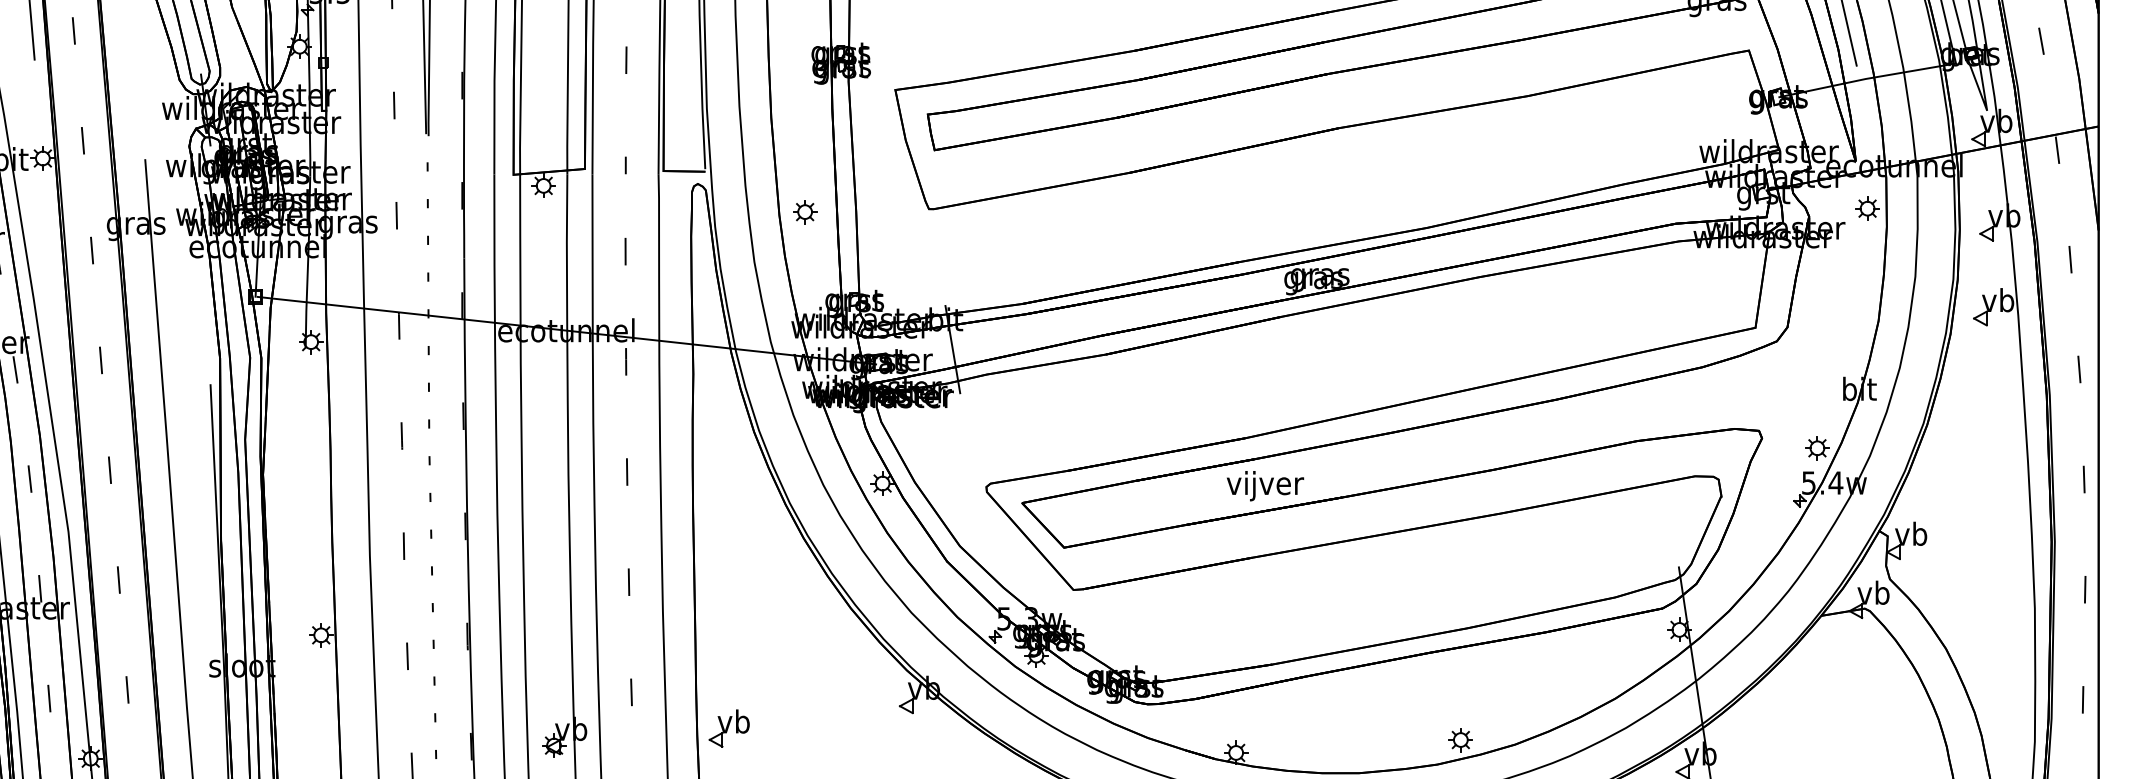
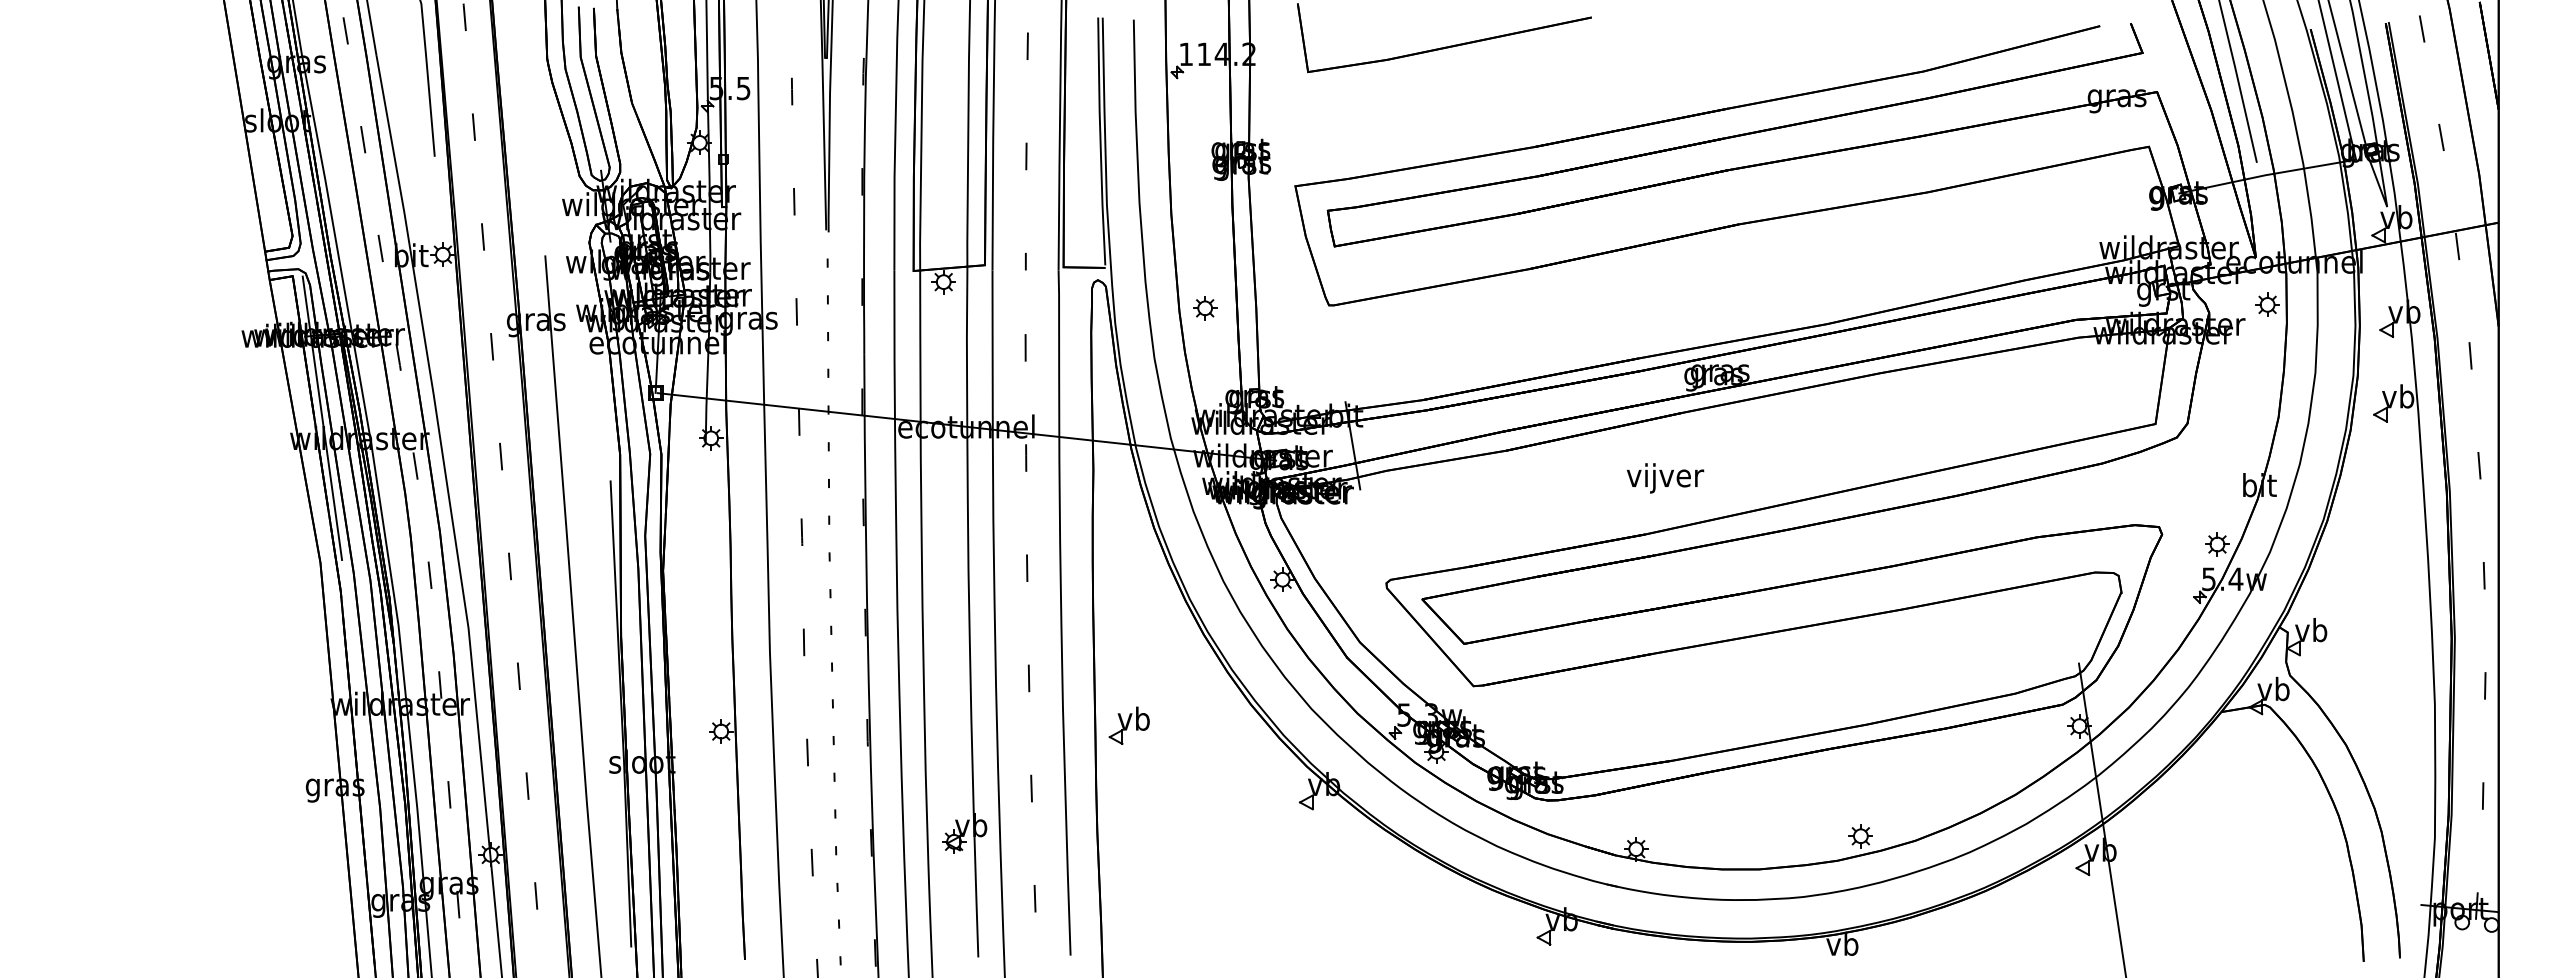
text: (1265, 486) -> (1665, 478), moved
part: (728, 728) -> (1128, 725), moved

